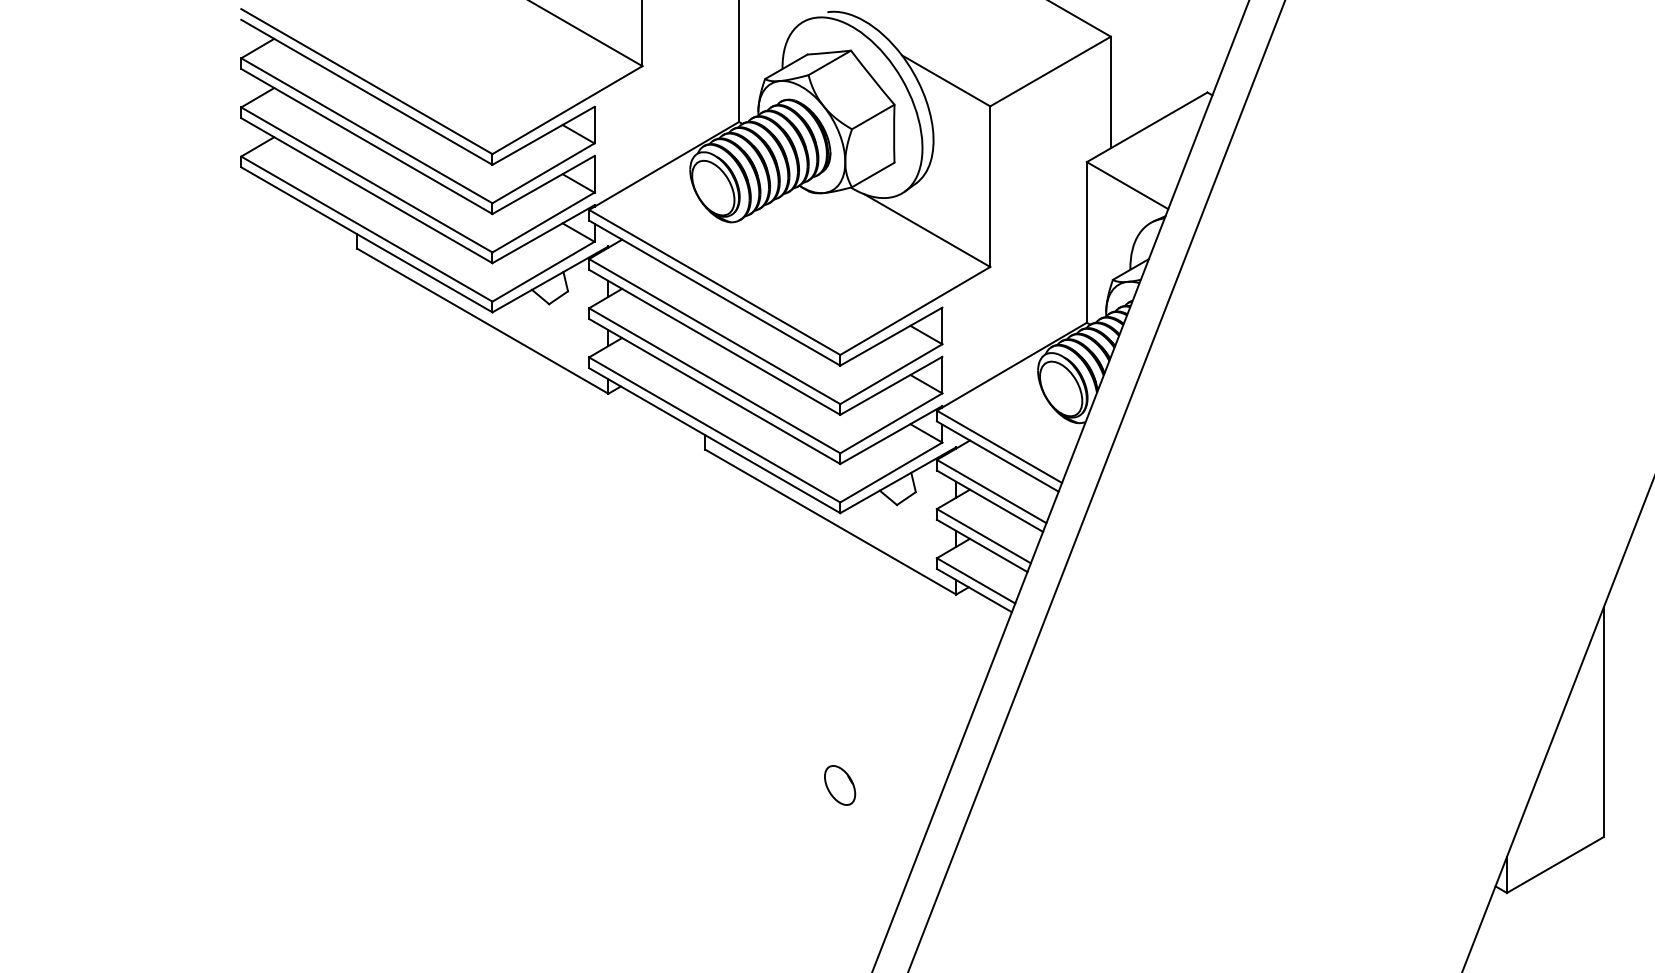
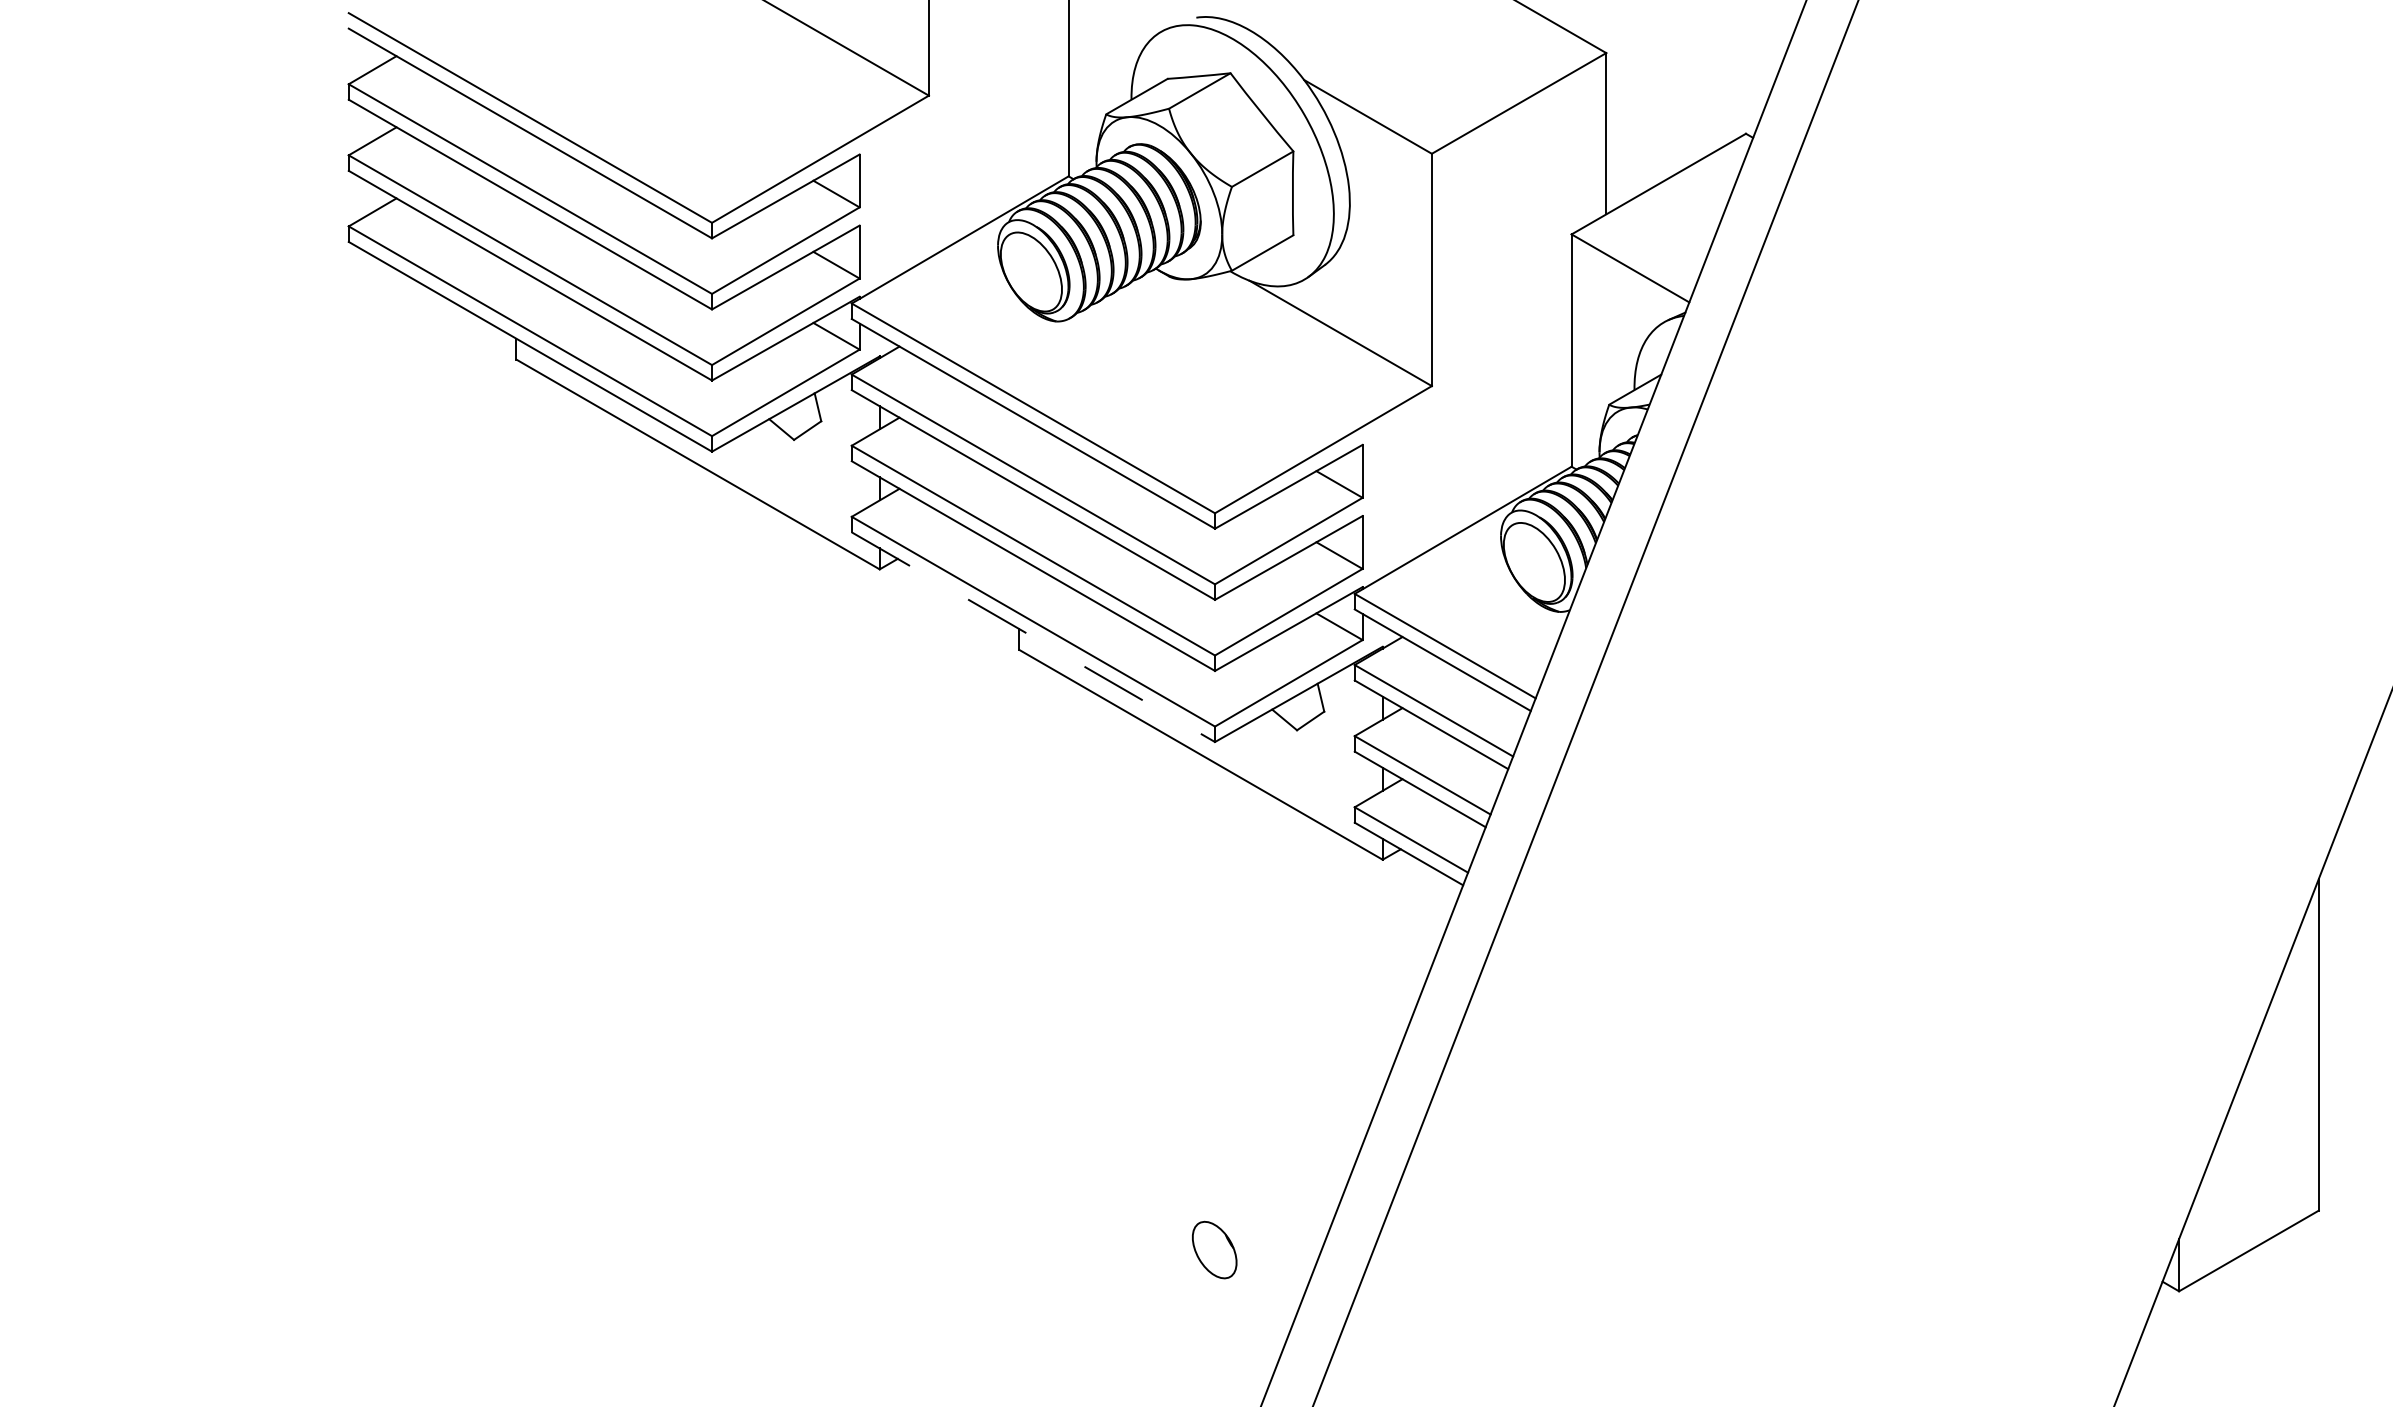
line: (715, 440) -> (1034, 636), solid -> dashed
part: (840, 785) -> (1215, 1250), moved

